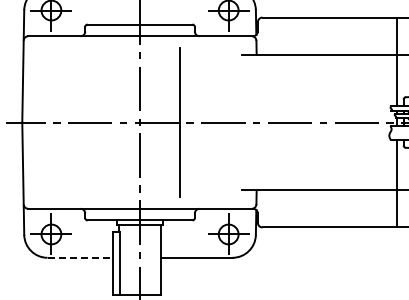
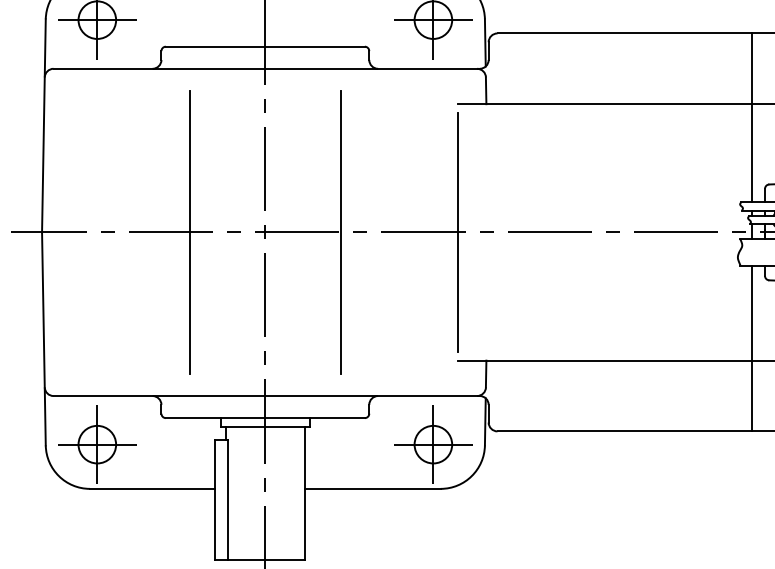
line: (100, 122) -> (190, 232), added
line: (241, 122) -> (457, 232), added
line: (80, 257) -> (152, 488), dashed -> solid

